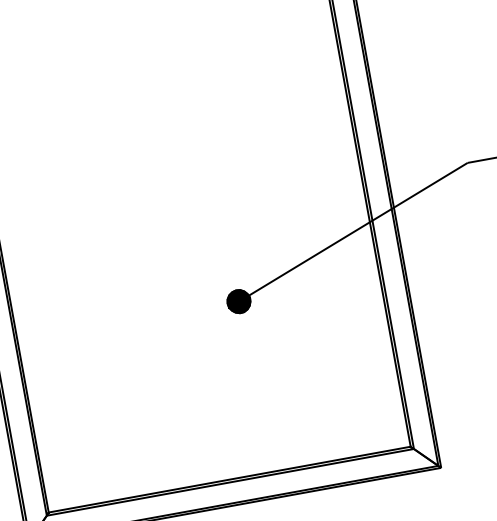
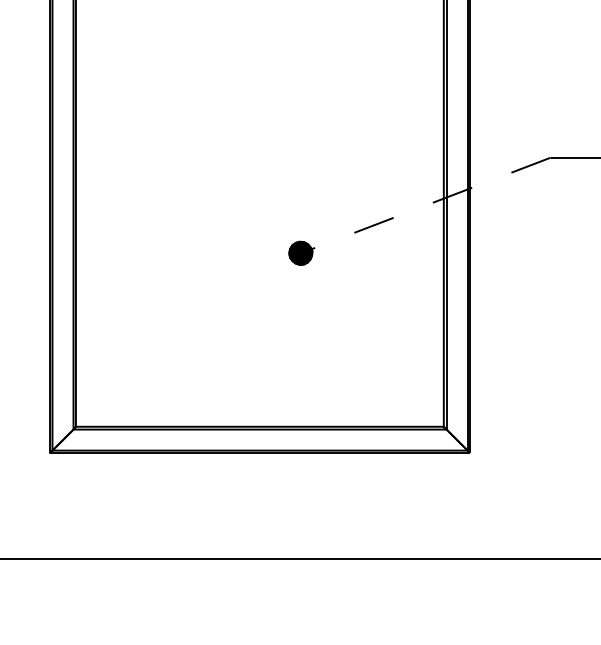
line: (353, 232) -> (425, 205), solid -> dashed

